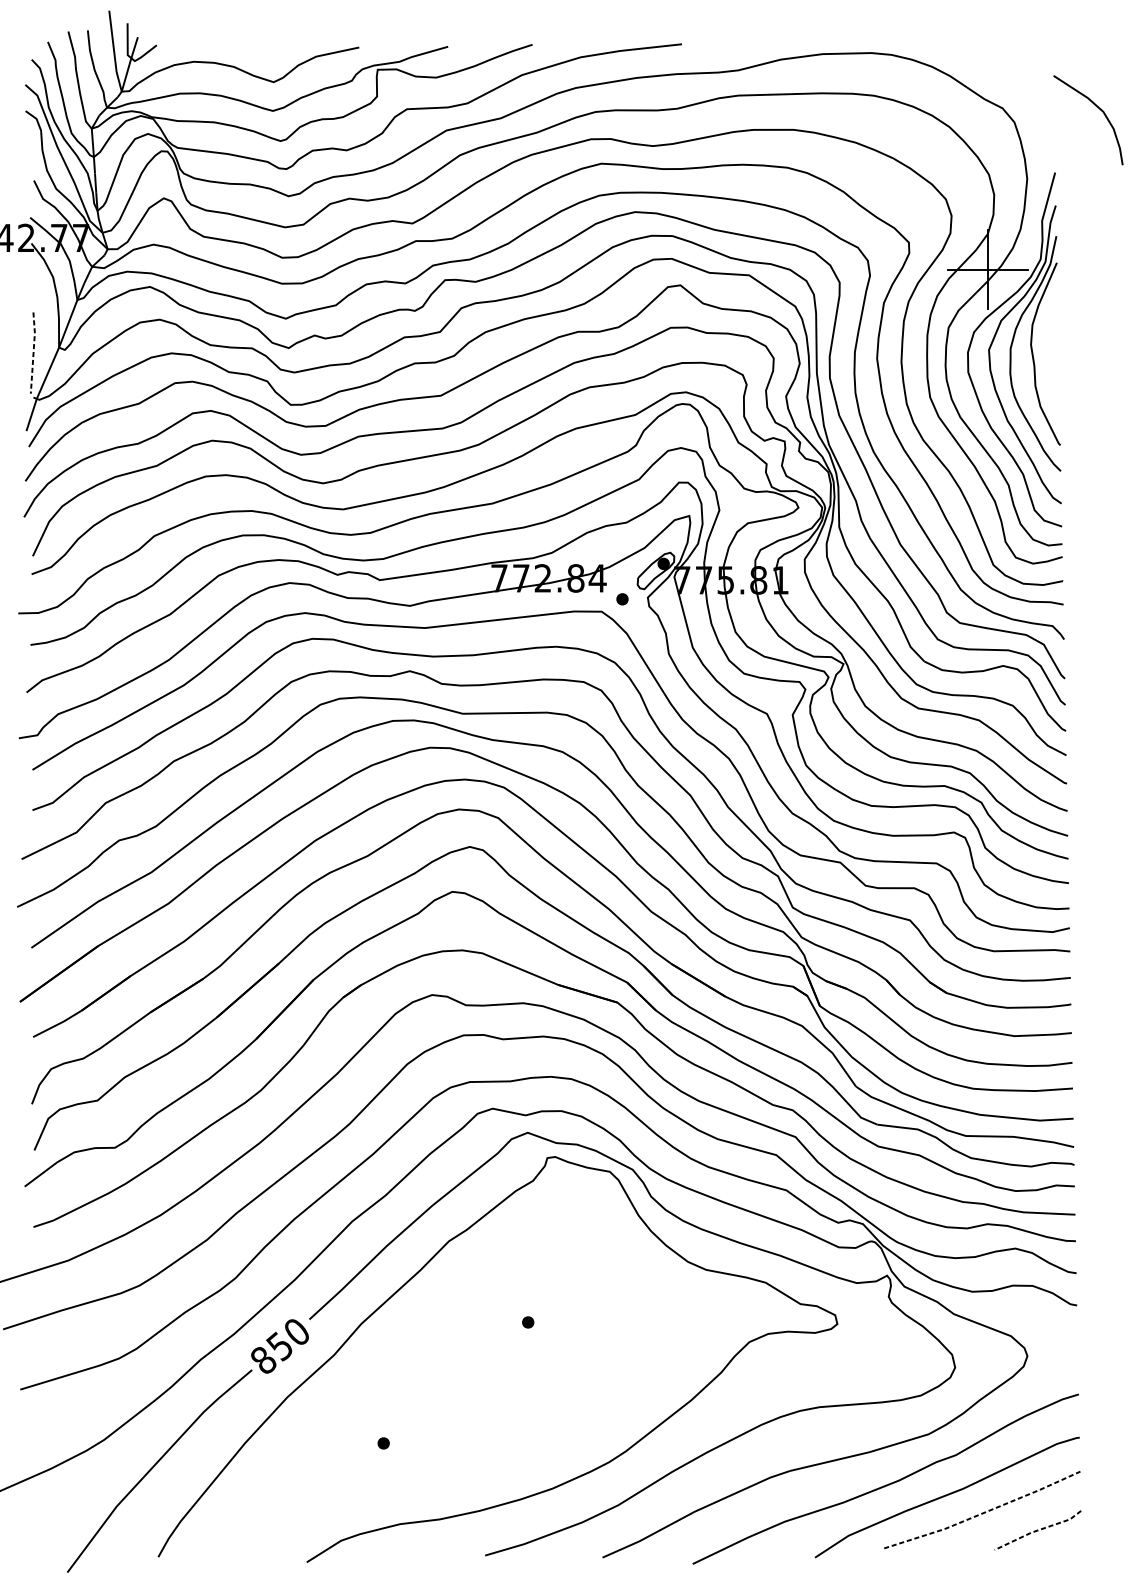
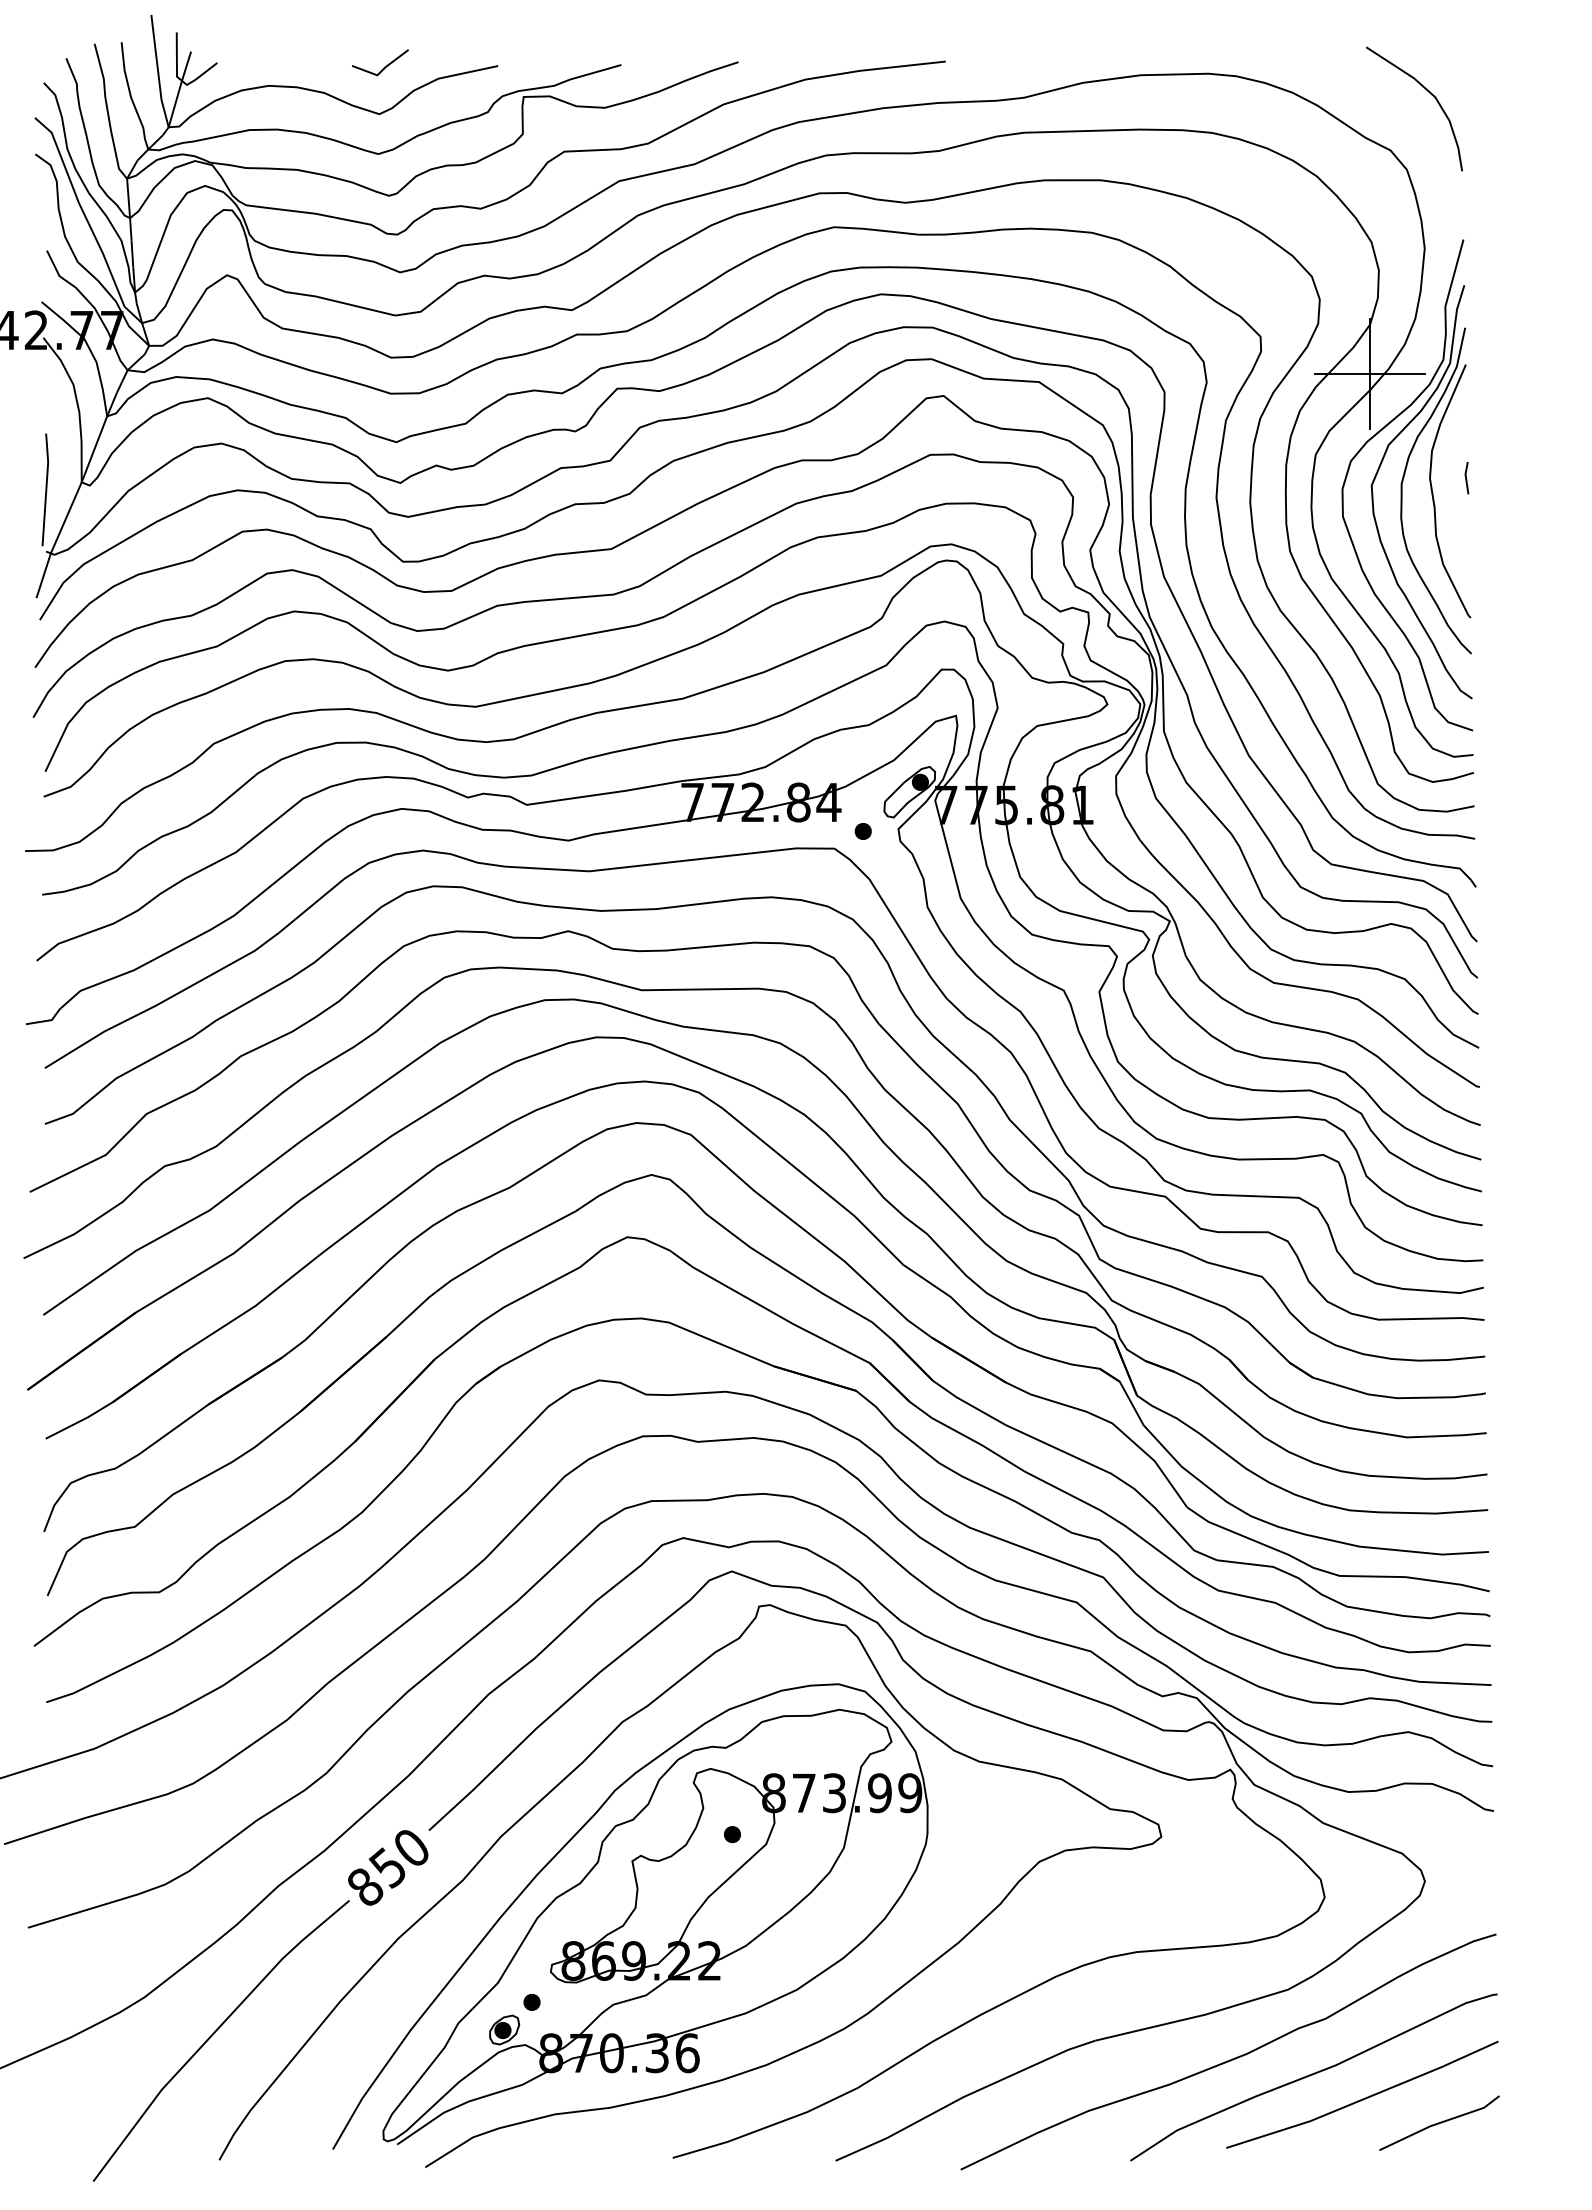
line: (277, 47) -> (384, 66), added
curve: (1099, 109) -> (1429, 93), moved
line: (1057, 344) -> (1466, 478), added
line: (33, 352) -> (46, 489), dashed -> solid
part: (454, 1381) -> (630, 1916), added
line: (983, 1513) -> (1364, 2099), dashed -> solid
line: (1037, 1530) -> (1439, 2123), dashed -> solid

